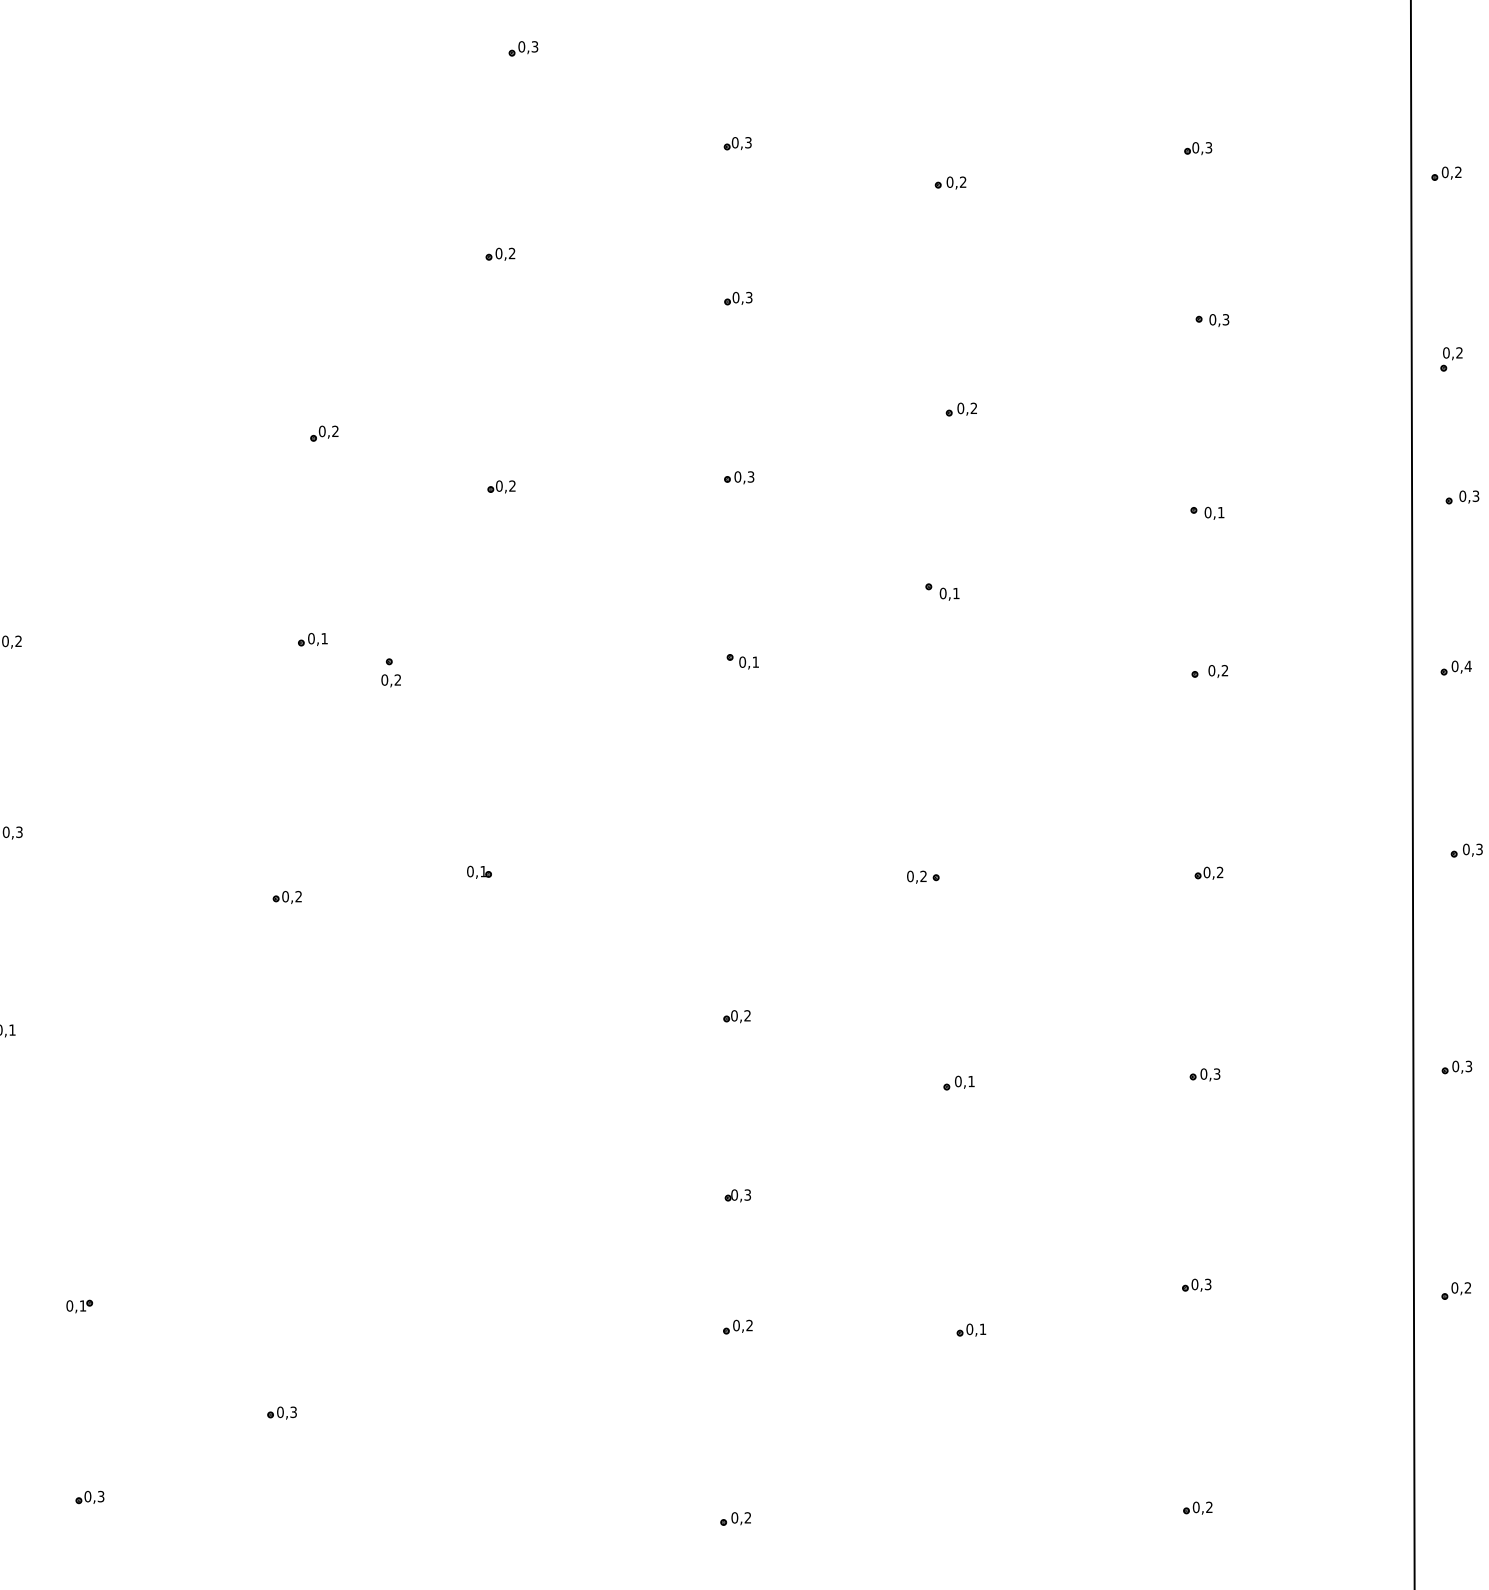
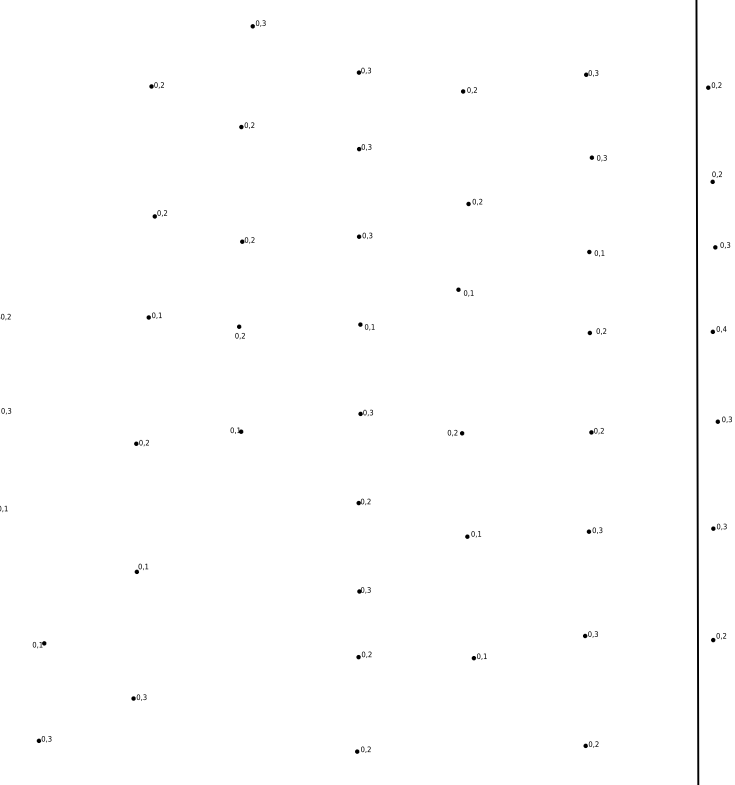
part: (317, 173) -> (156, 85), added
part: (389, 671) -> (239, 331), moved
part: (740, 835) -> (365, 412), added
part: (284, 1151) -> (140, 568), added

